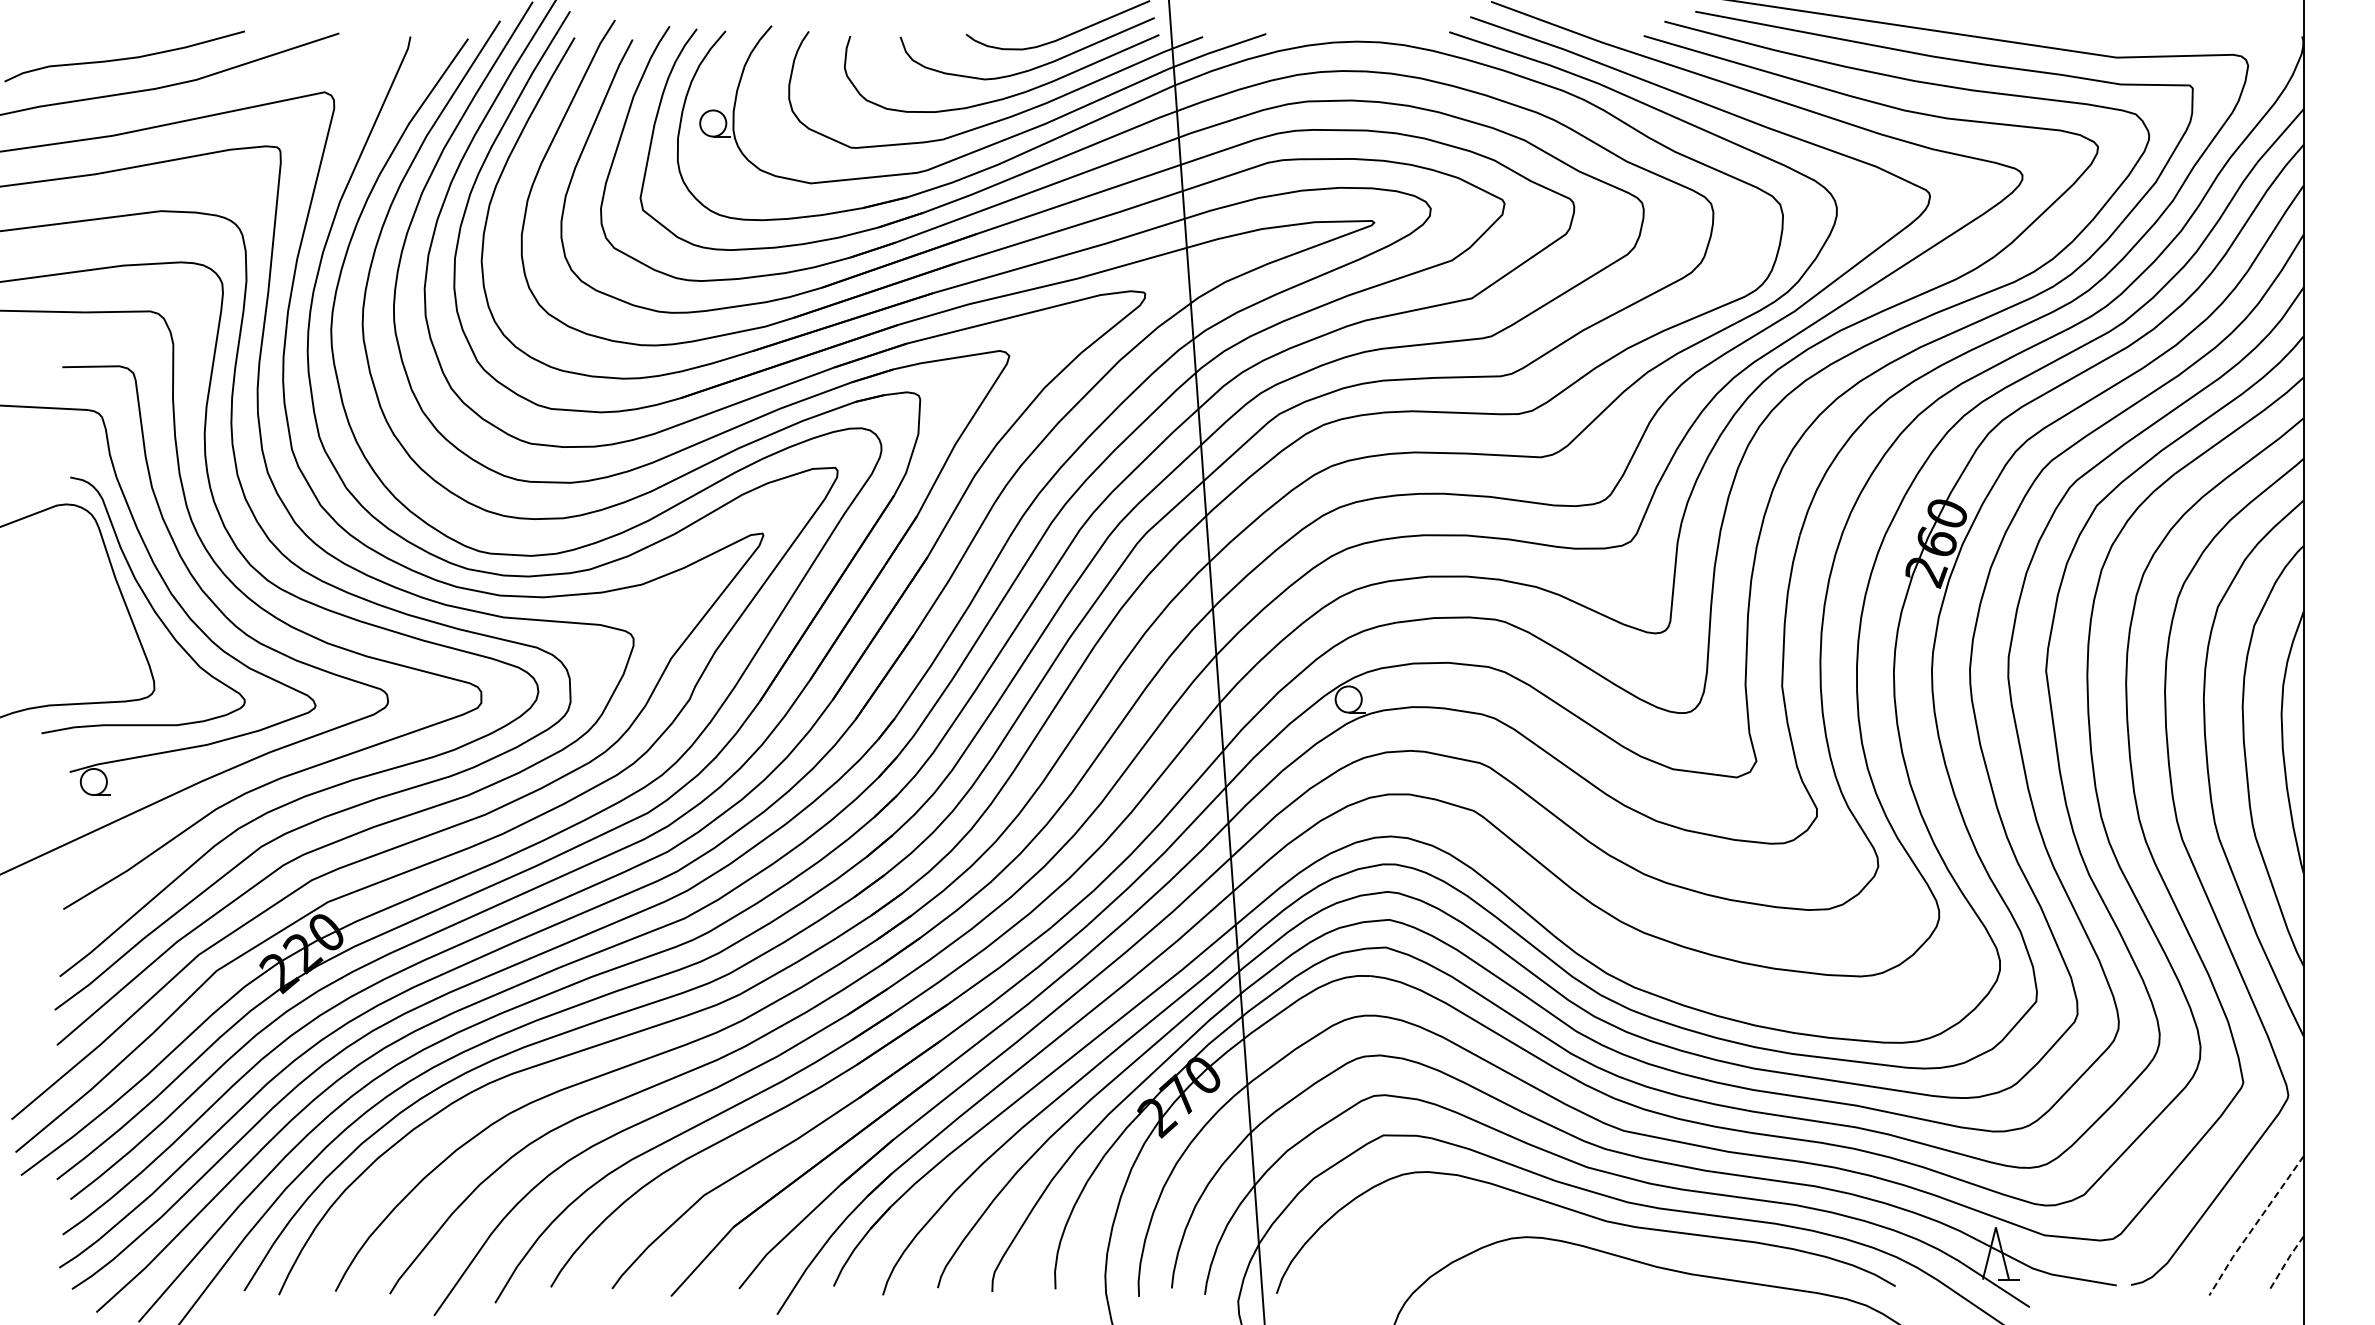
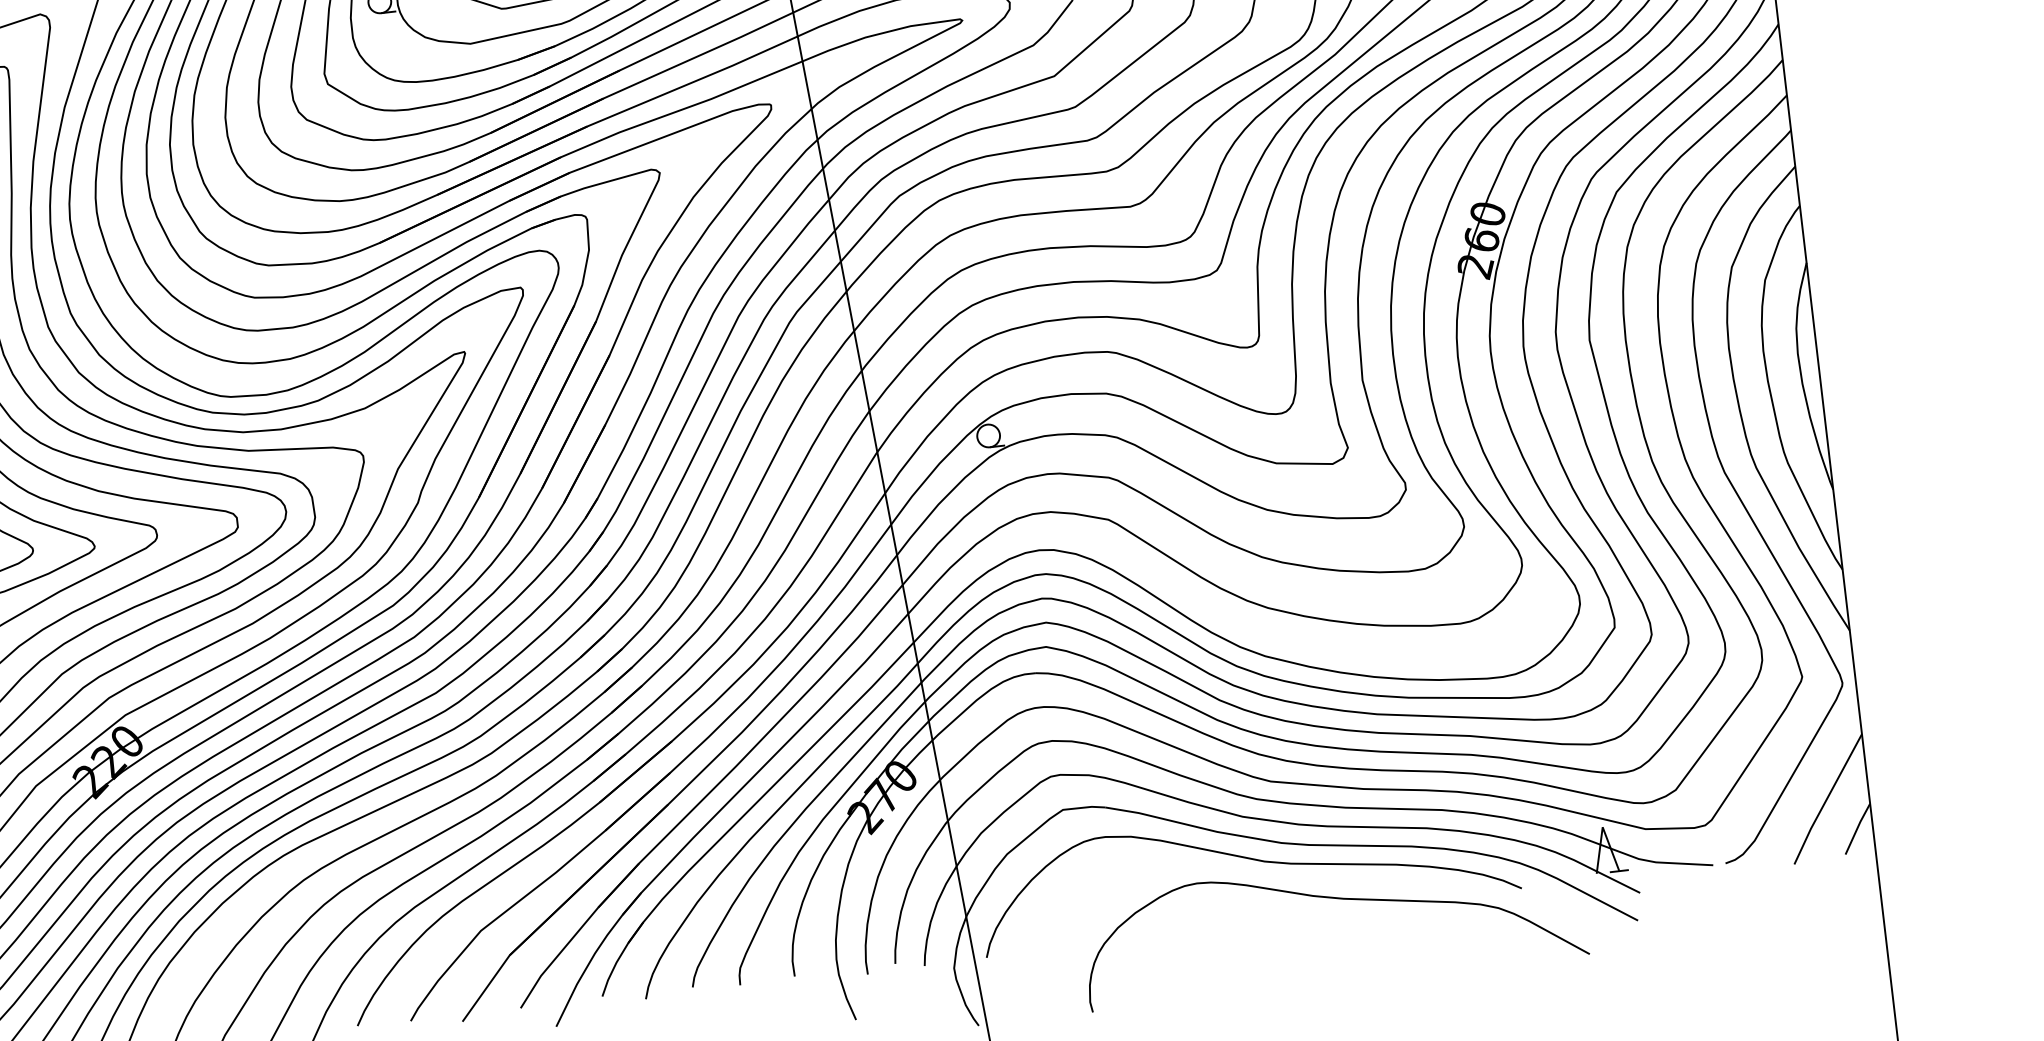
line: (2254, 1226) -> (1826, 800), dashed -> solid
line: (2285, 1263) -> (1857, 829), dashed -> solid

